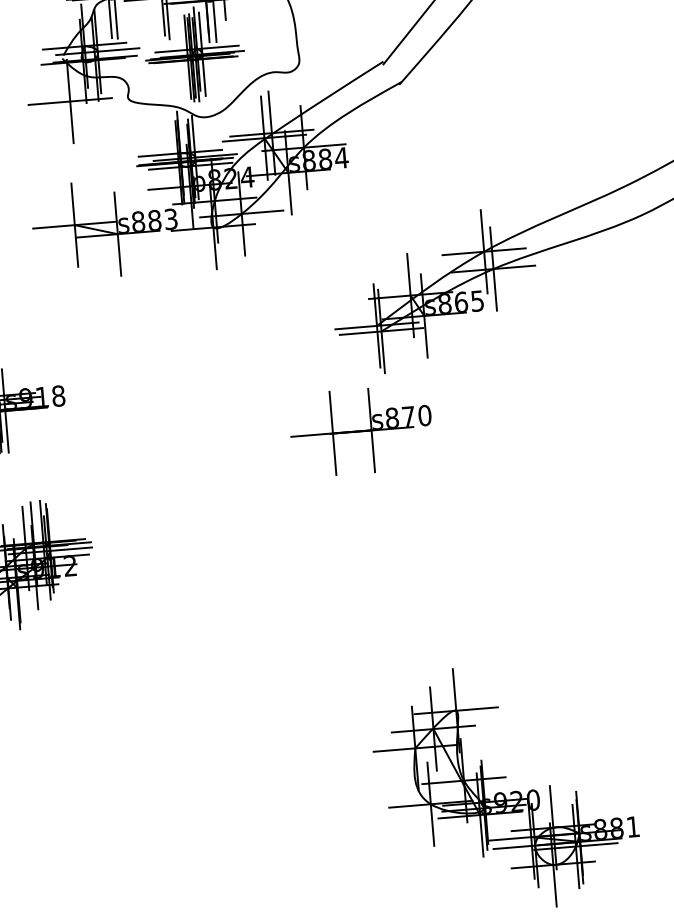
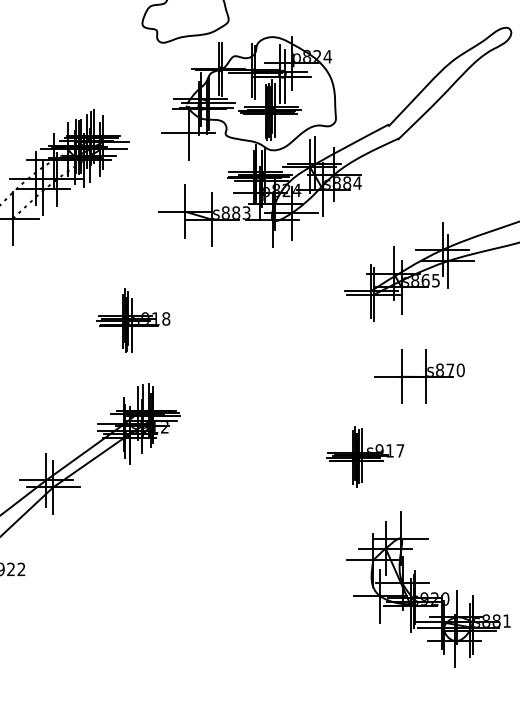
part: (360, 430) -> (419, 376), moved
part: (389, 586) -> (365, 456), added

